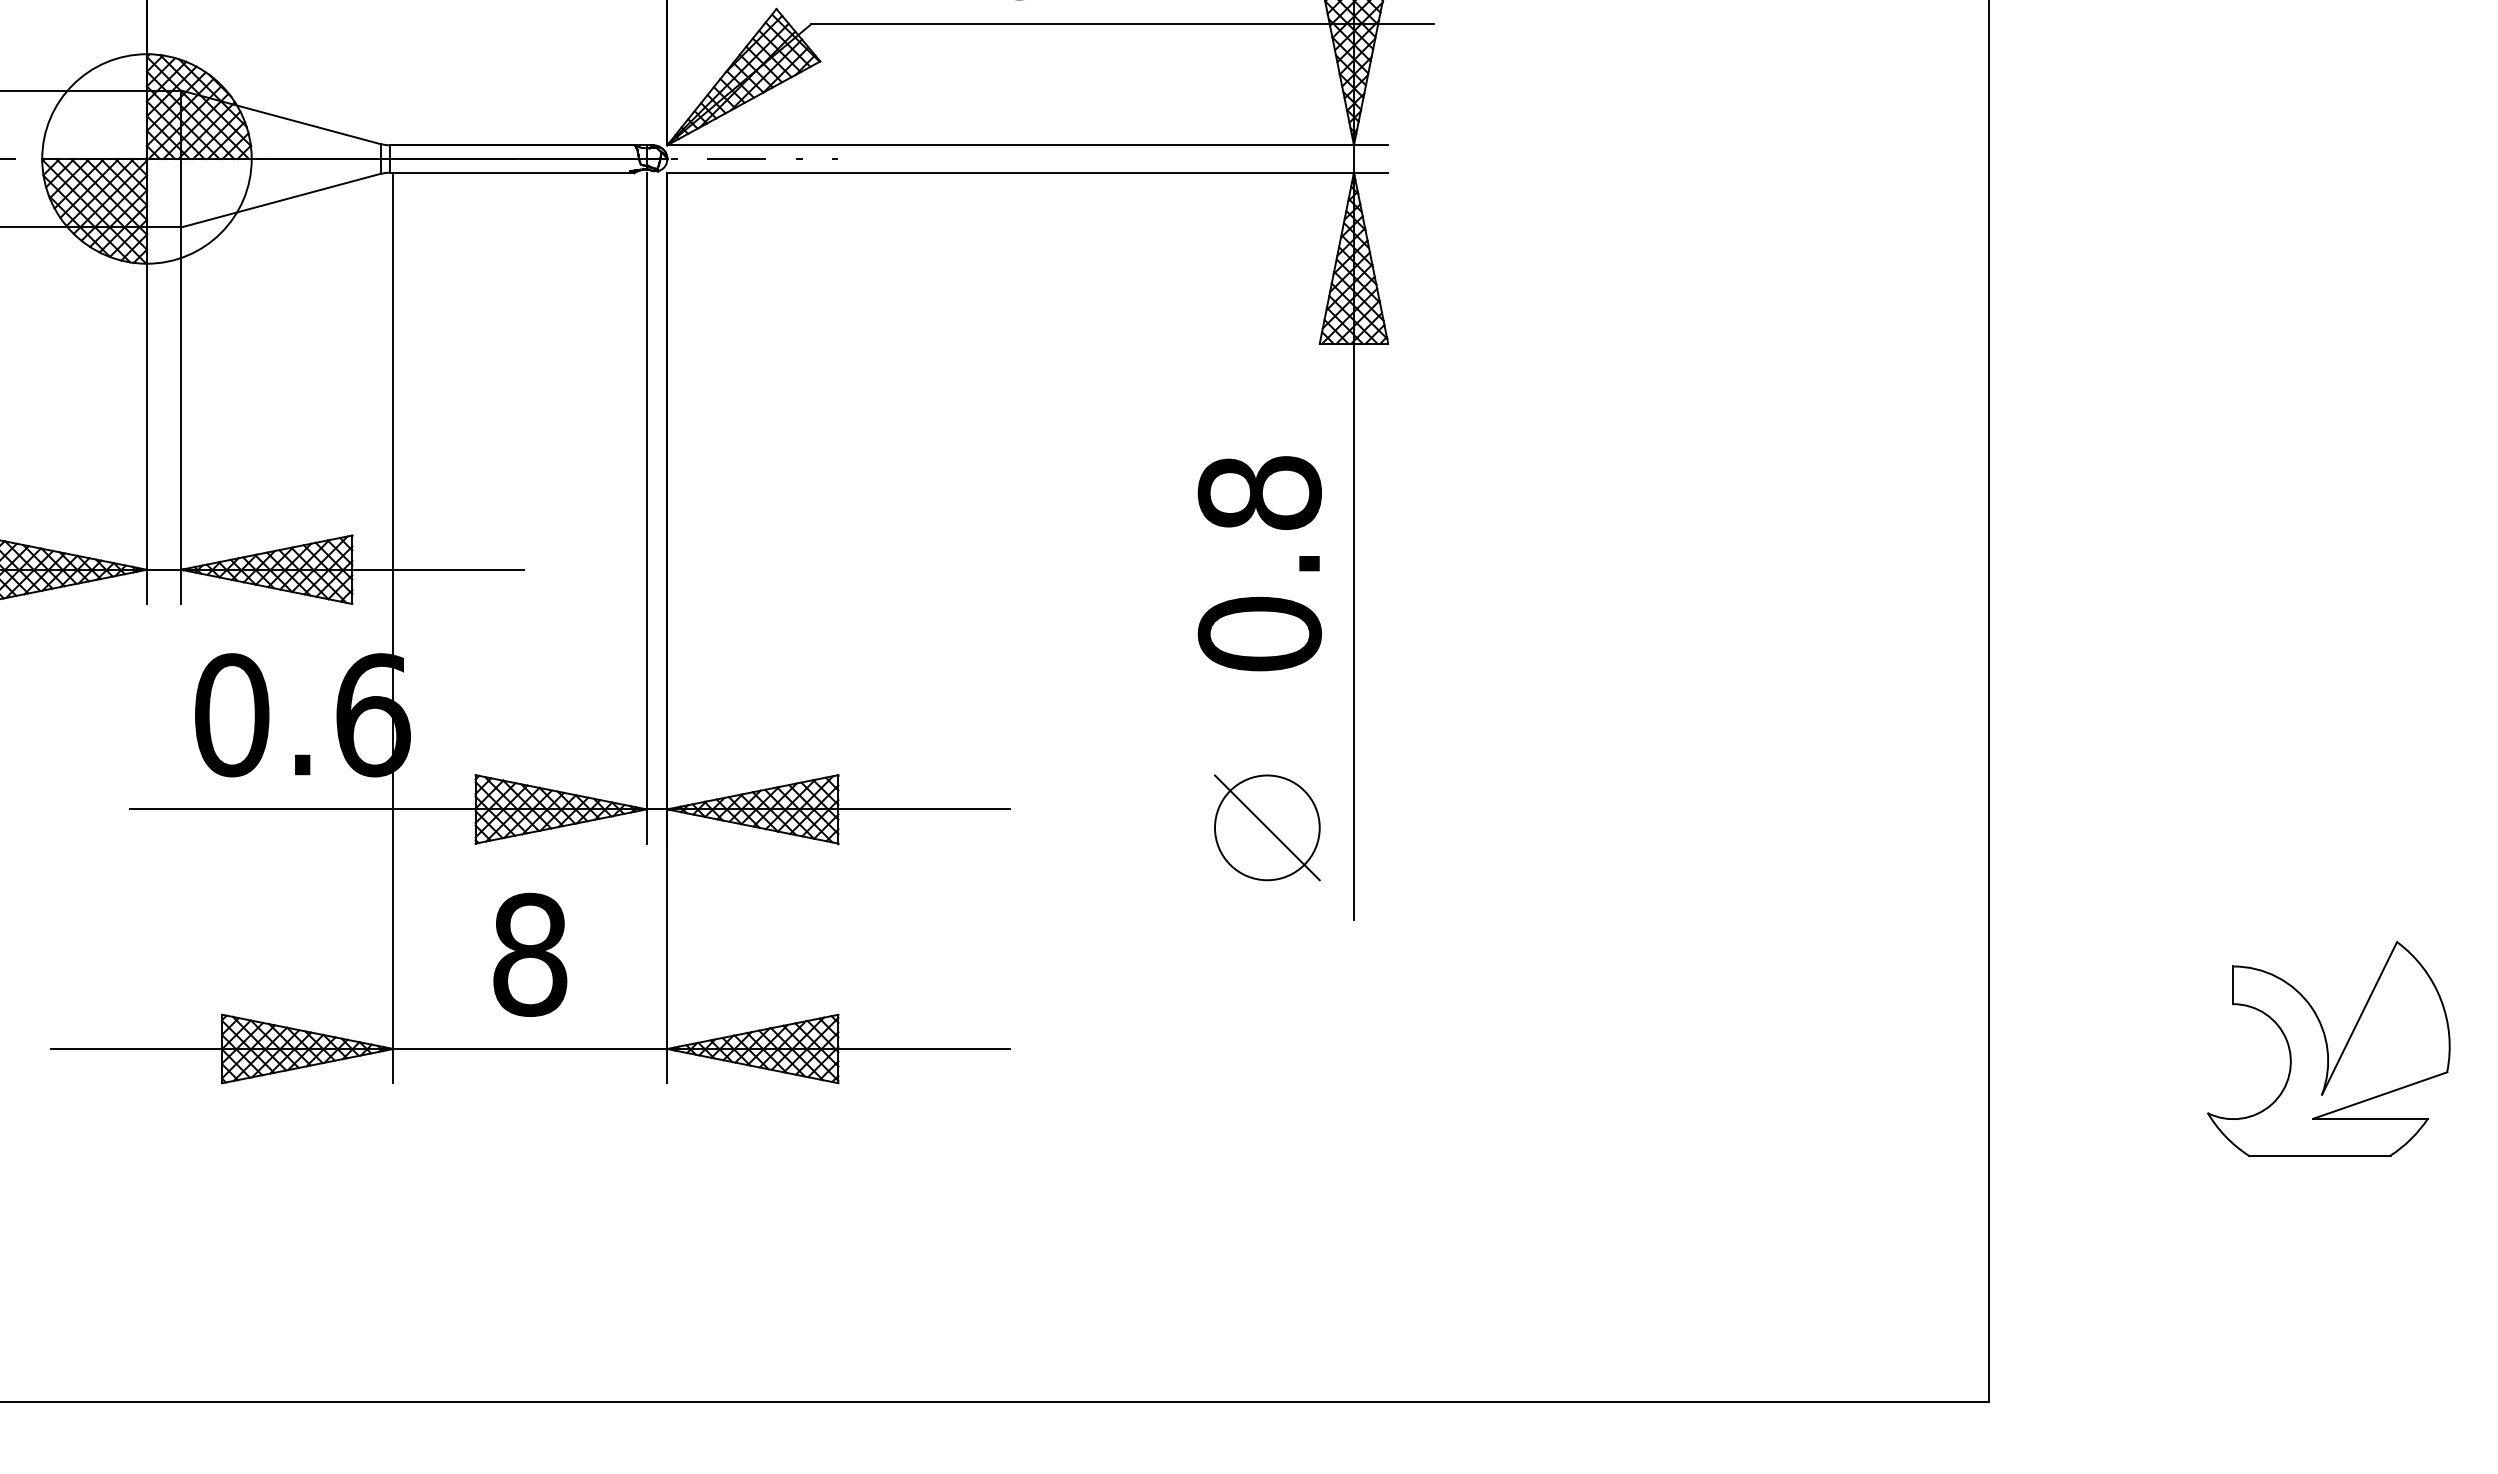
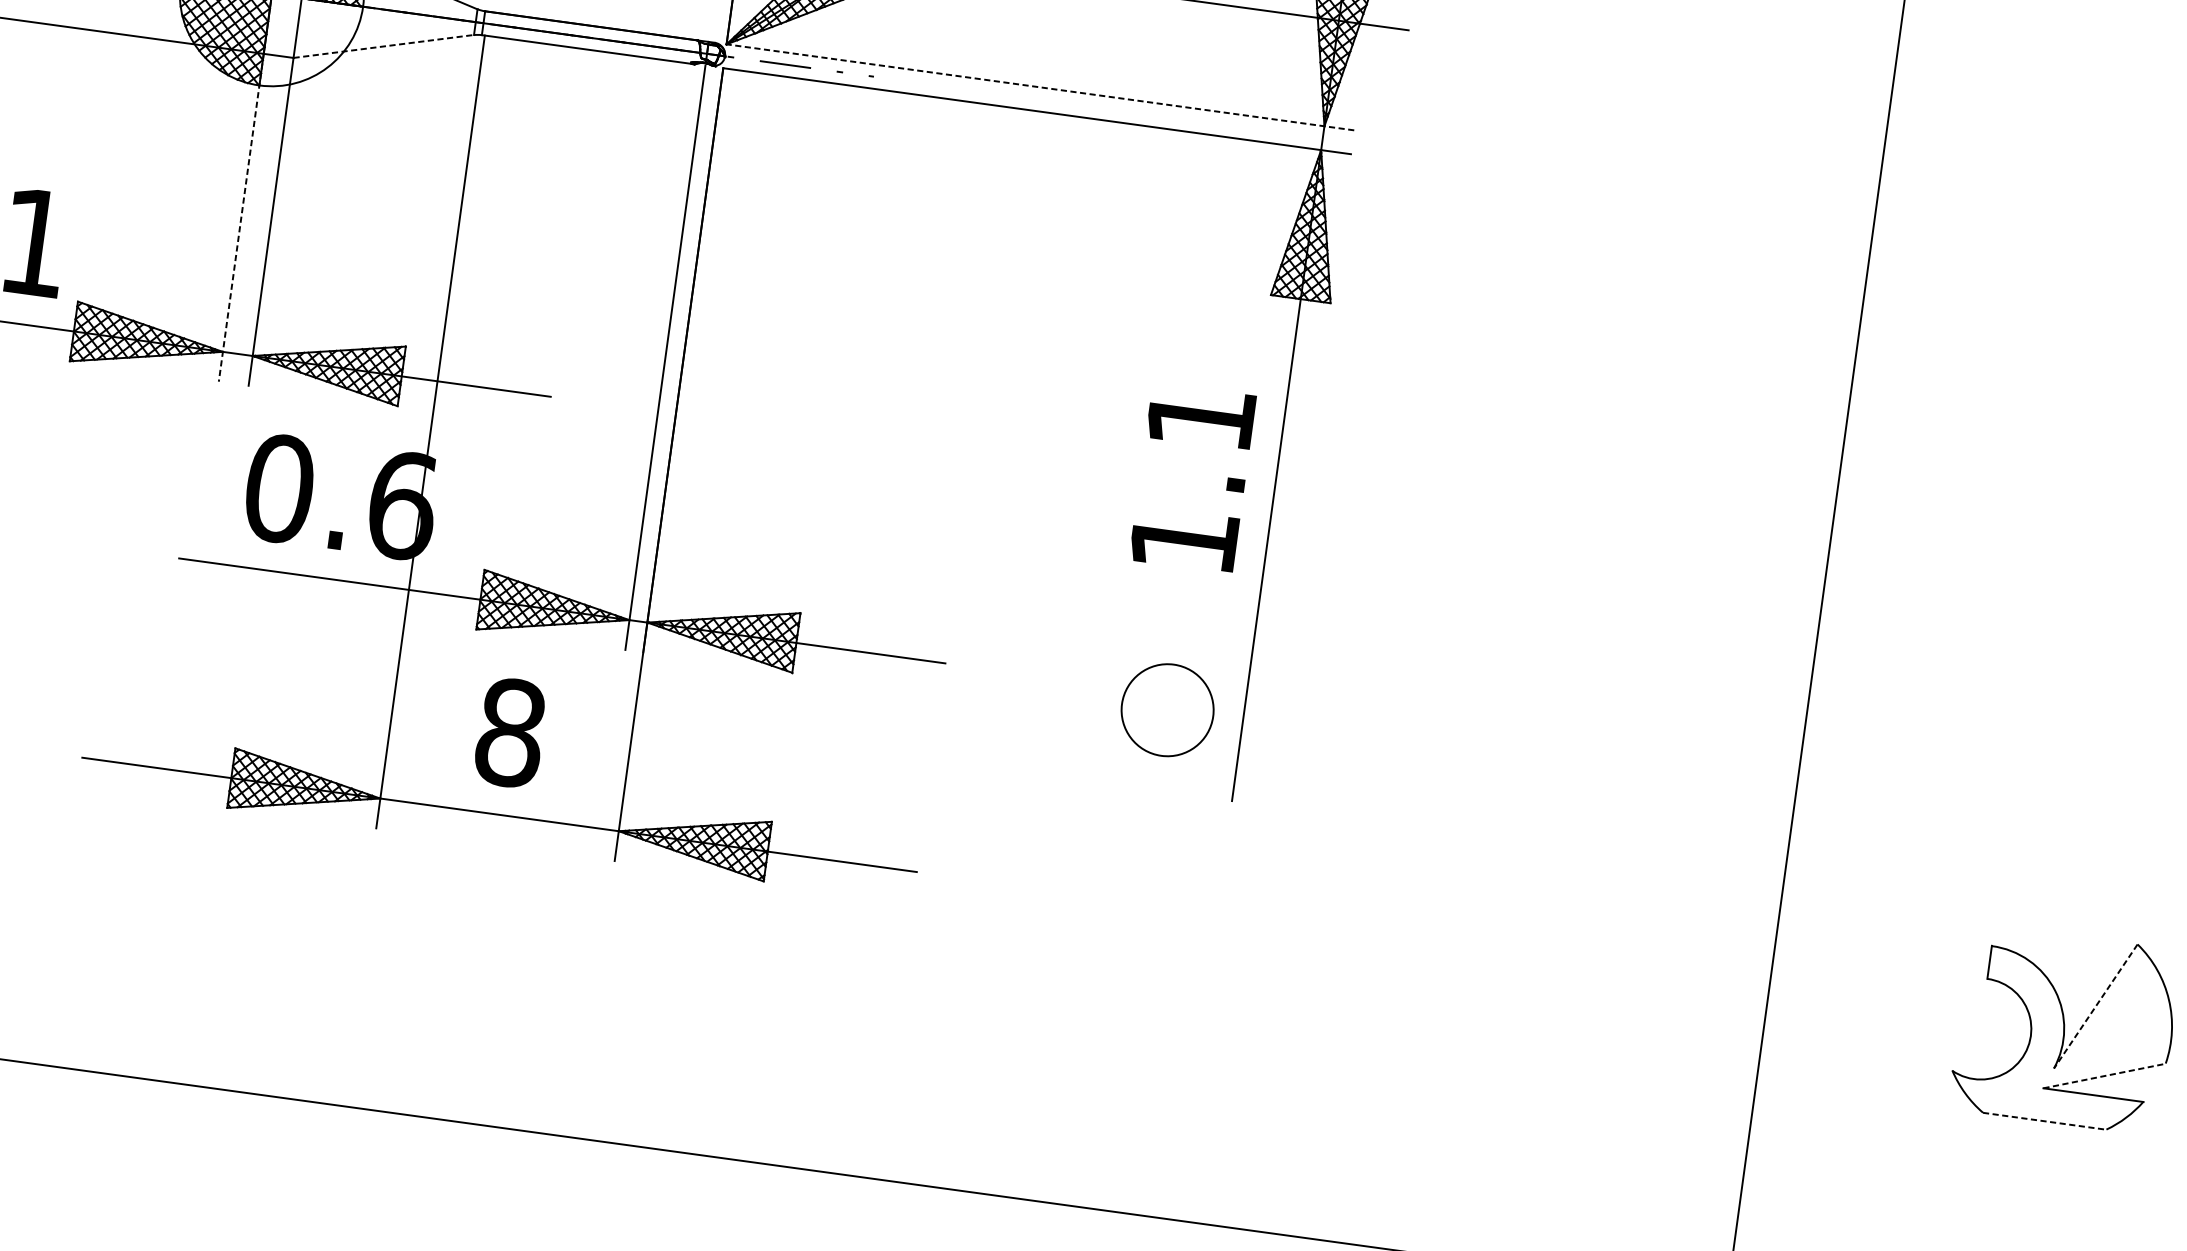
line: (1027, 145) -> (1040, 87), solid -> dashed
line: (281, 200) -> (384, 46), solid -> dashed
line: (146, 416) -> (240, 218), solid -> dashed
text: (1259, 563) -> (1192, 479), 0.8 -> 1.1
line: (1266, 827) -> (1166, 709), removed
line: (2359, 1018) -> (2095, 1006), solid -> dashed
line: (2380, 1095) -> (2104, 1076), solid -> dashed
line: (2319, 1155) -> (2044, 1120), solid -> dashed

